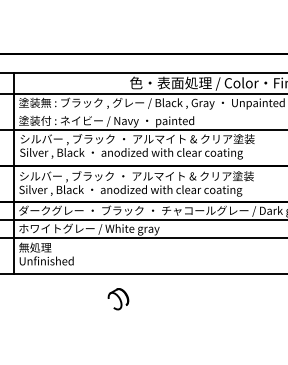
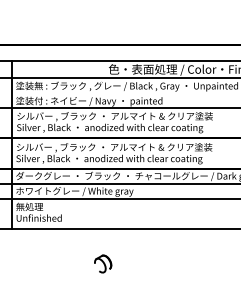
part: (118, 298) -> (103, 263), moved

